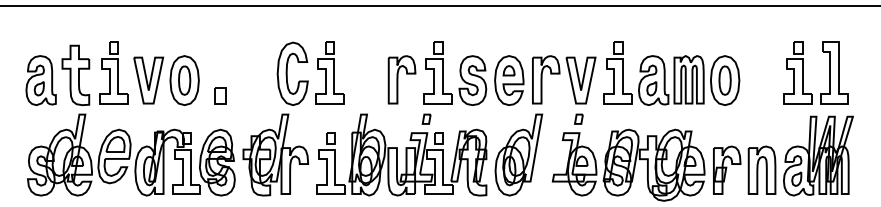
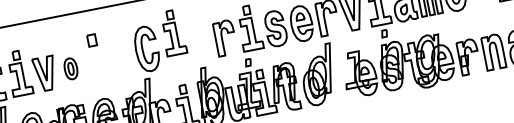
part: (329, 72) -> (172, 32), moved
part: (184, 80) -> (70, 68), size x0.6
part: (220, 95) -> (91, 40), moved
part: (578, 118) -> (384, 33), moved

